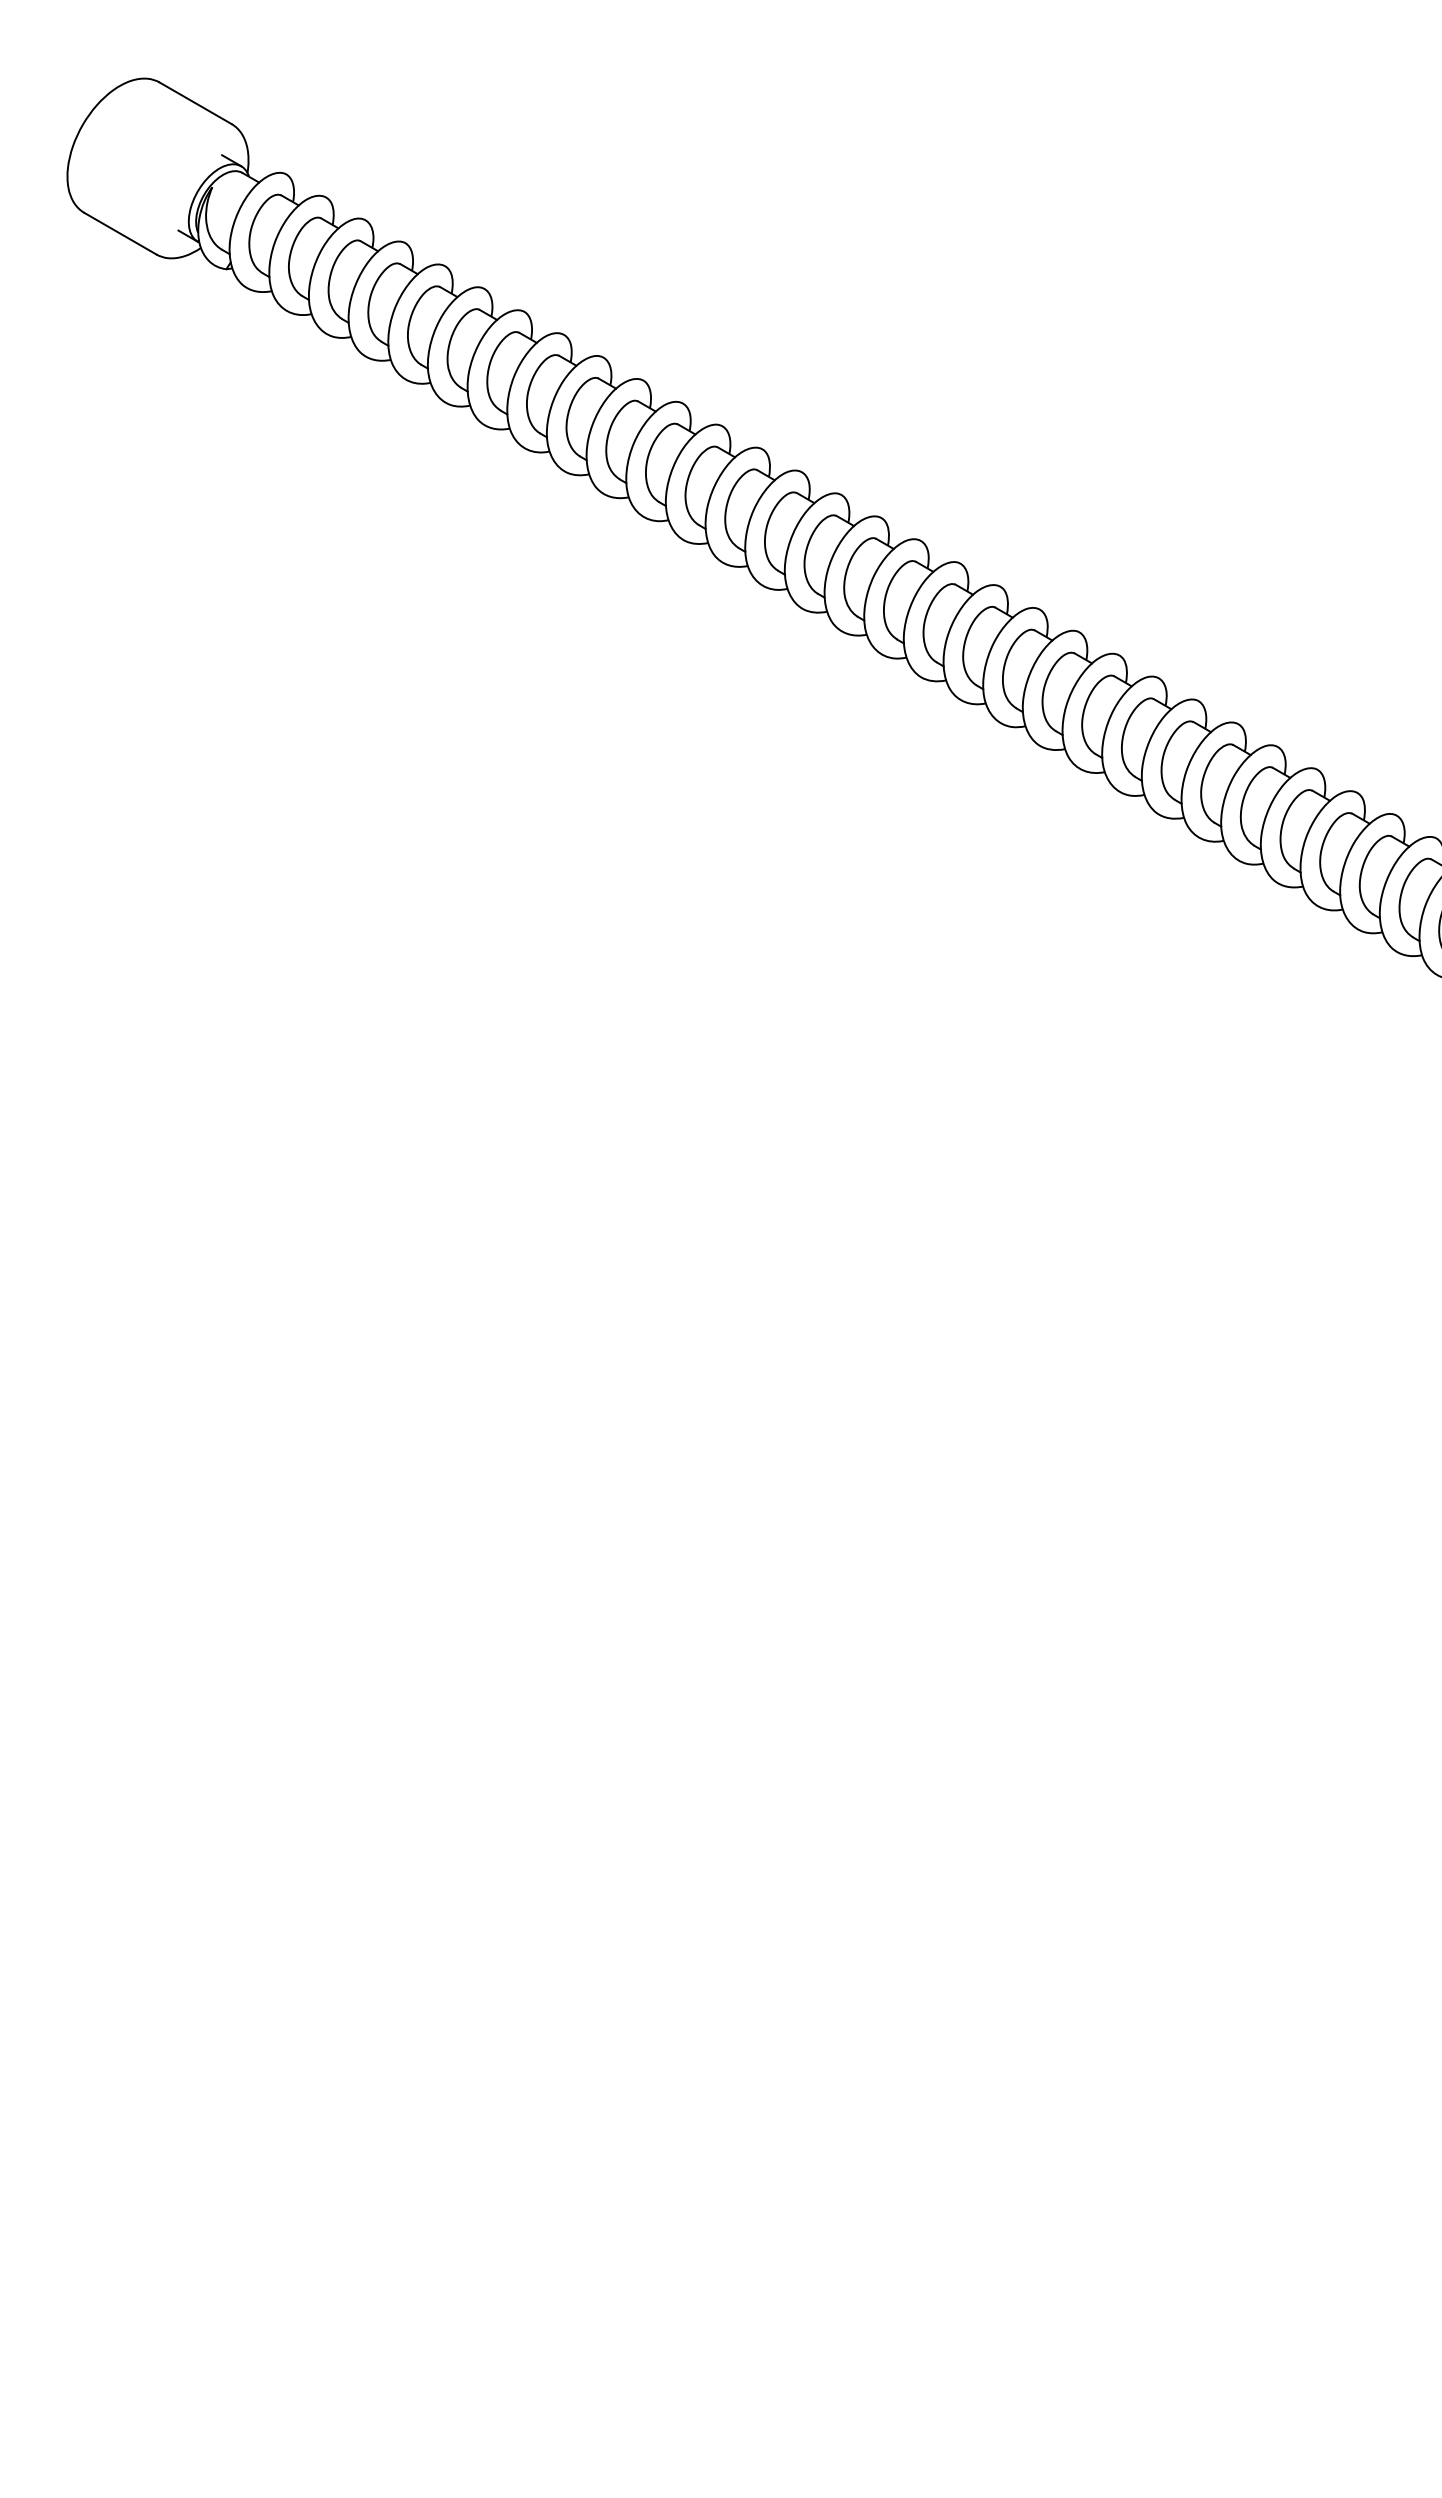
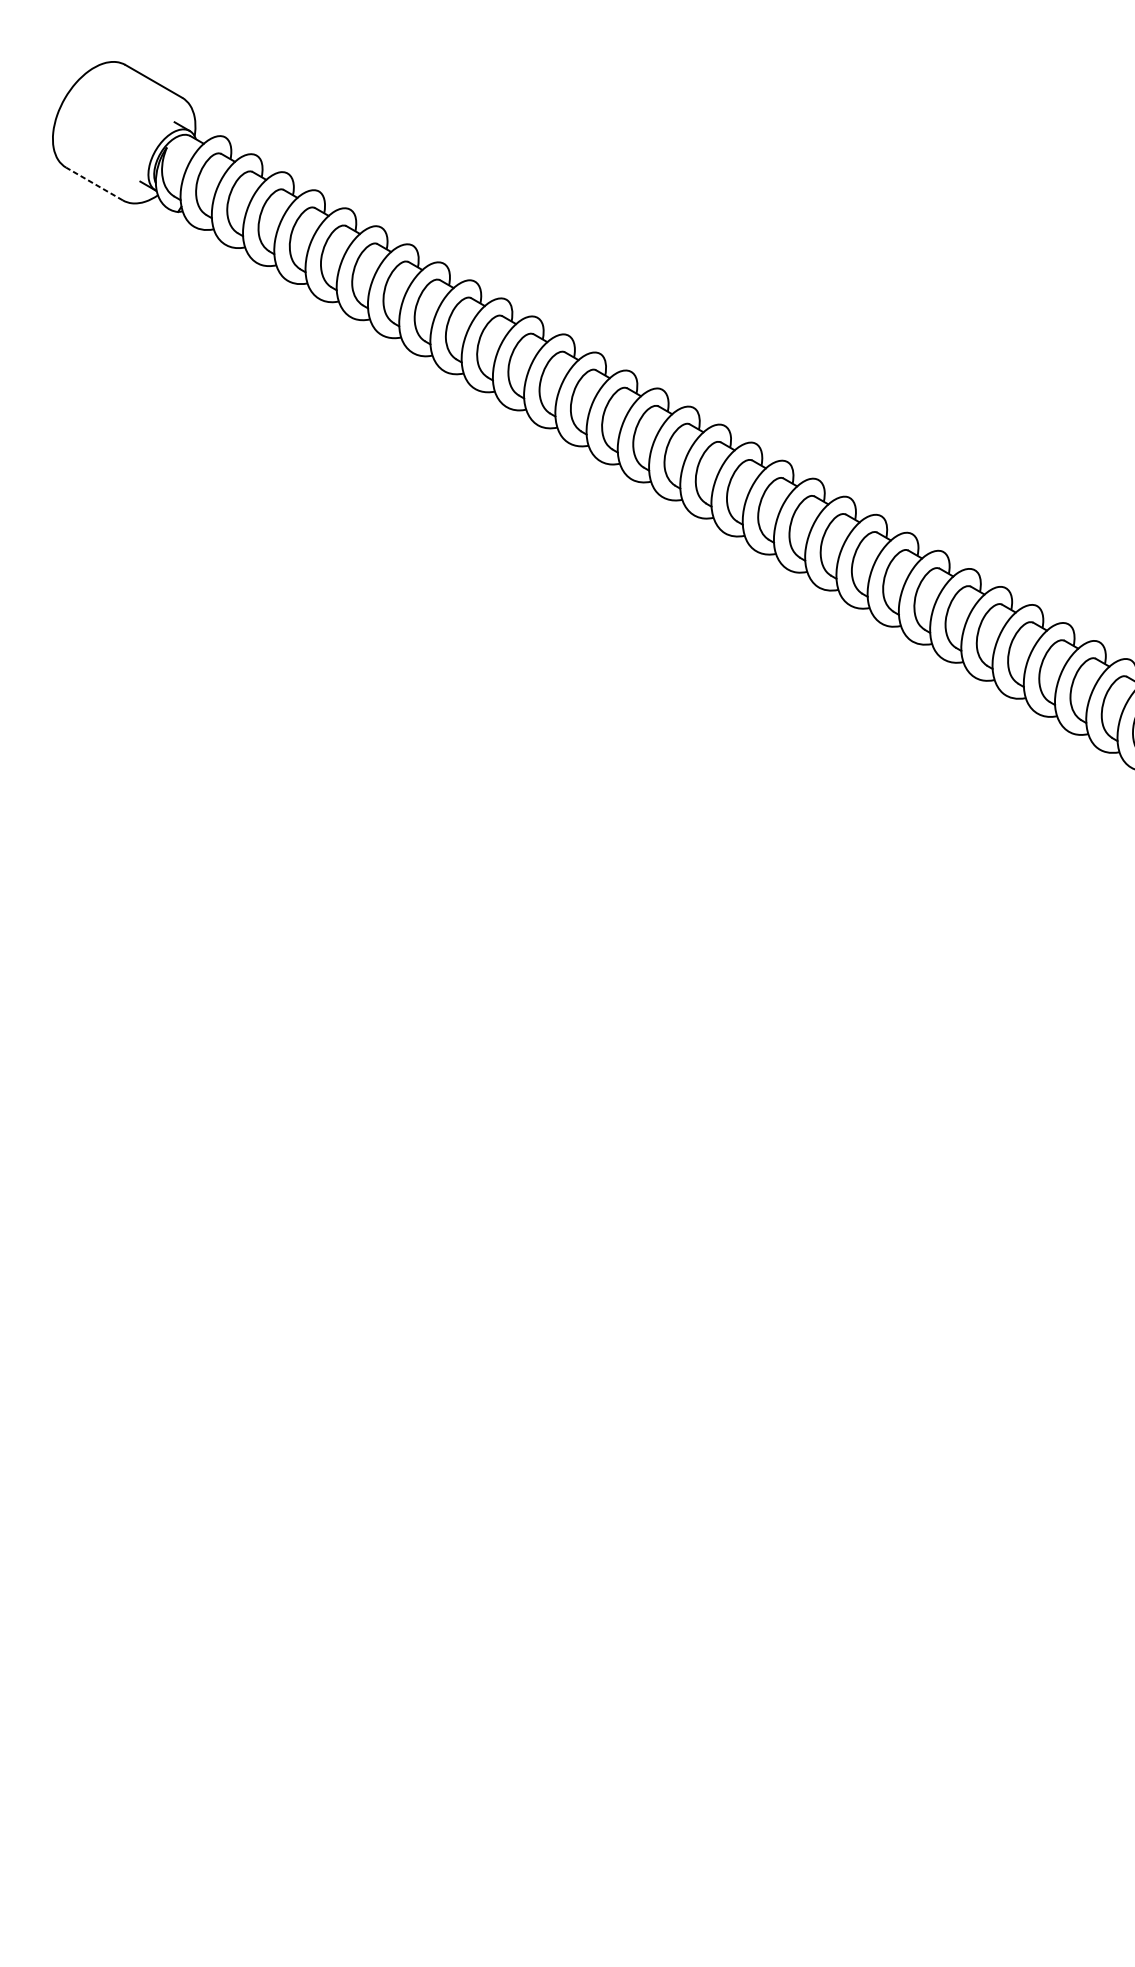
line: (120, 233) -> (94, 183), solid -> dashed

